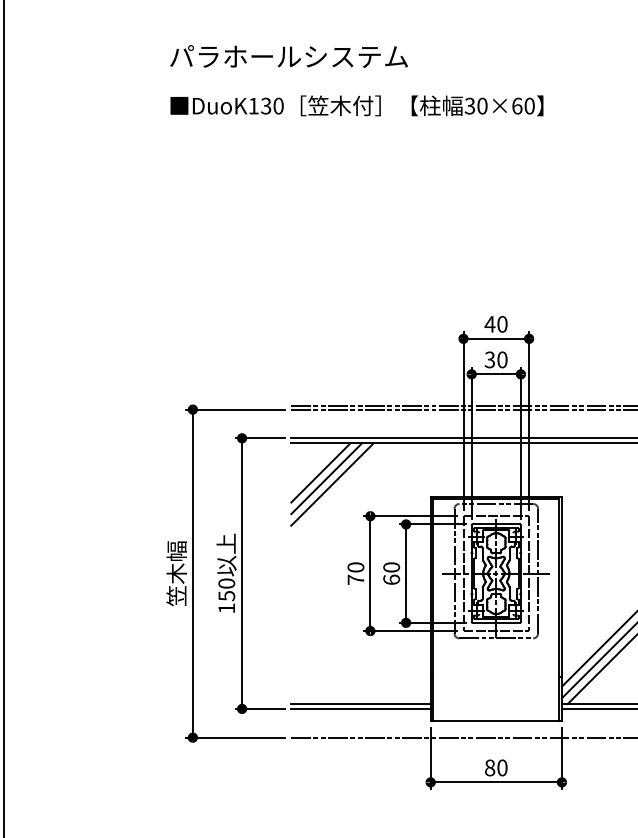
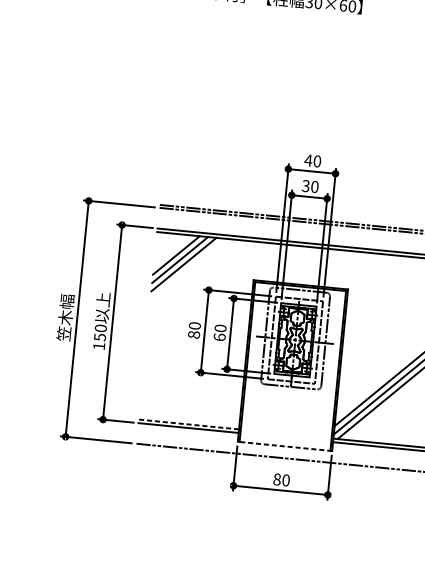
text: (355, 579) -> (193, 334), 70 -> 80
line: (361, 704) -> (189, 424), solid -> dashed
line: (496, 721) -> (285, 446), solid -> dashed

